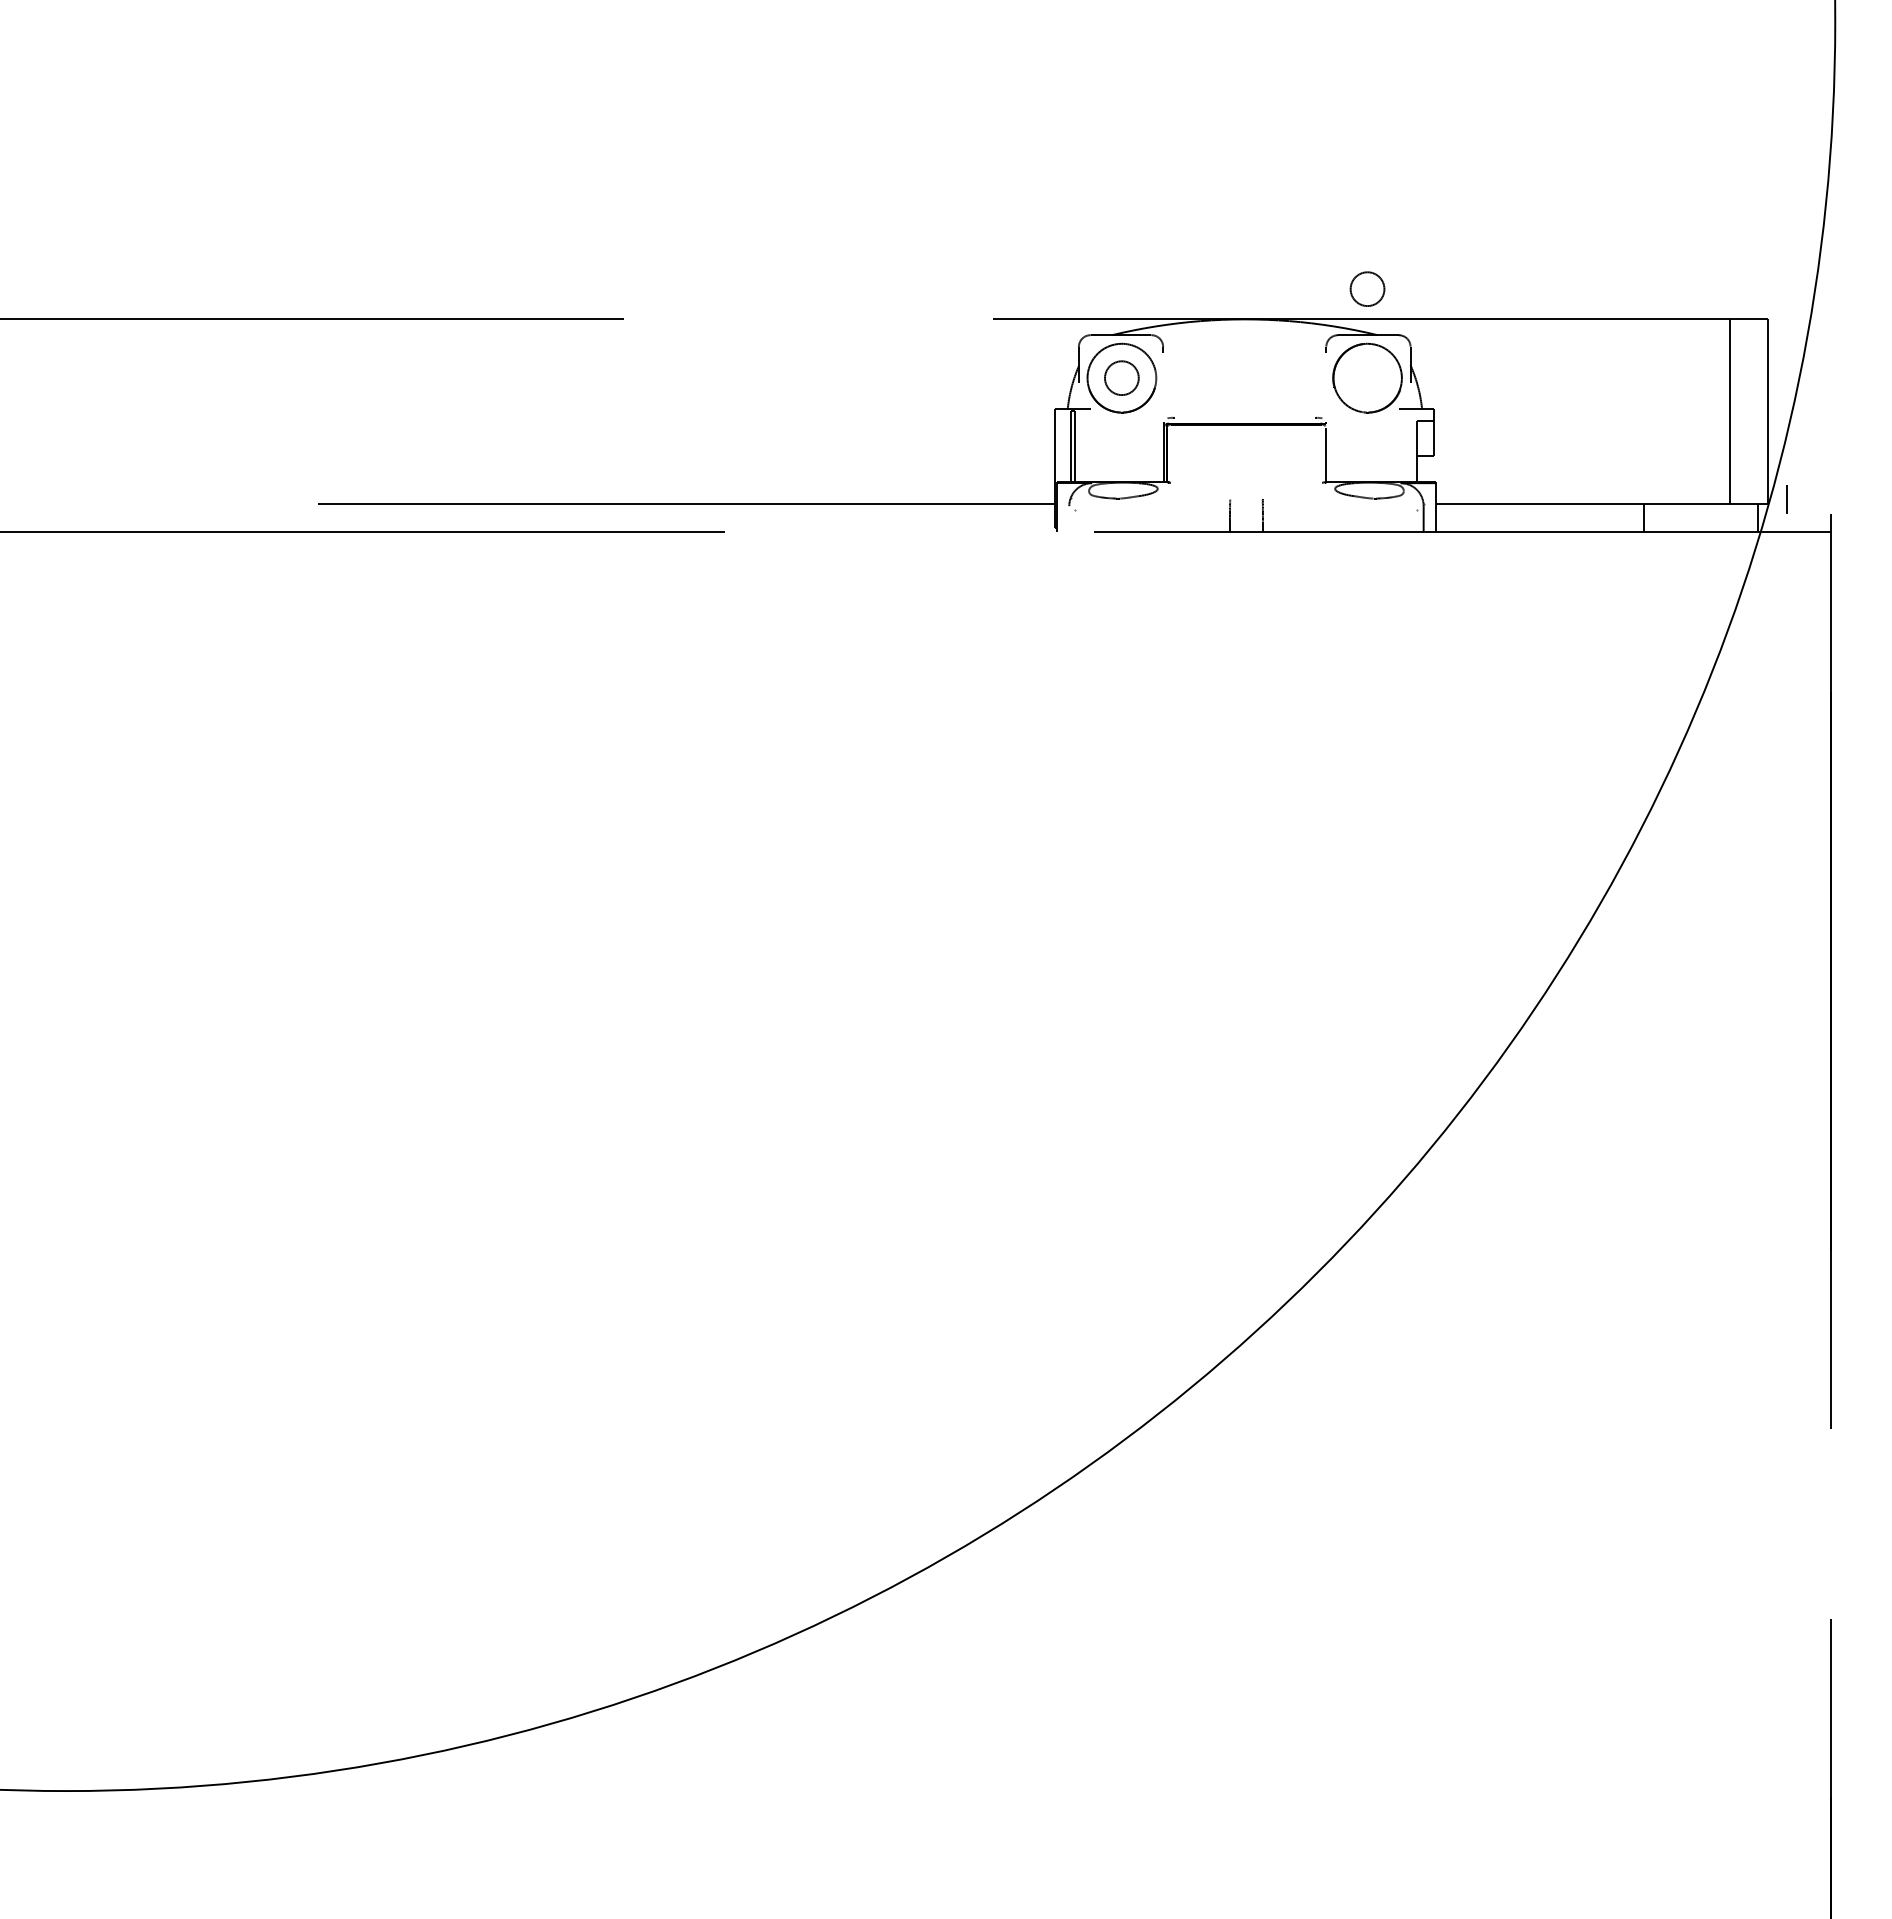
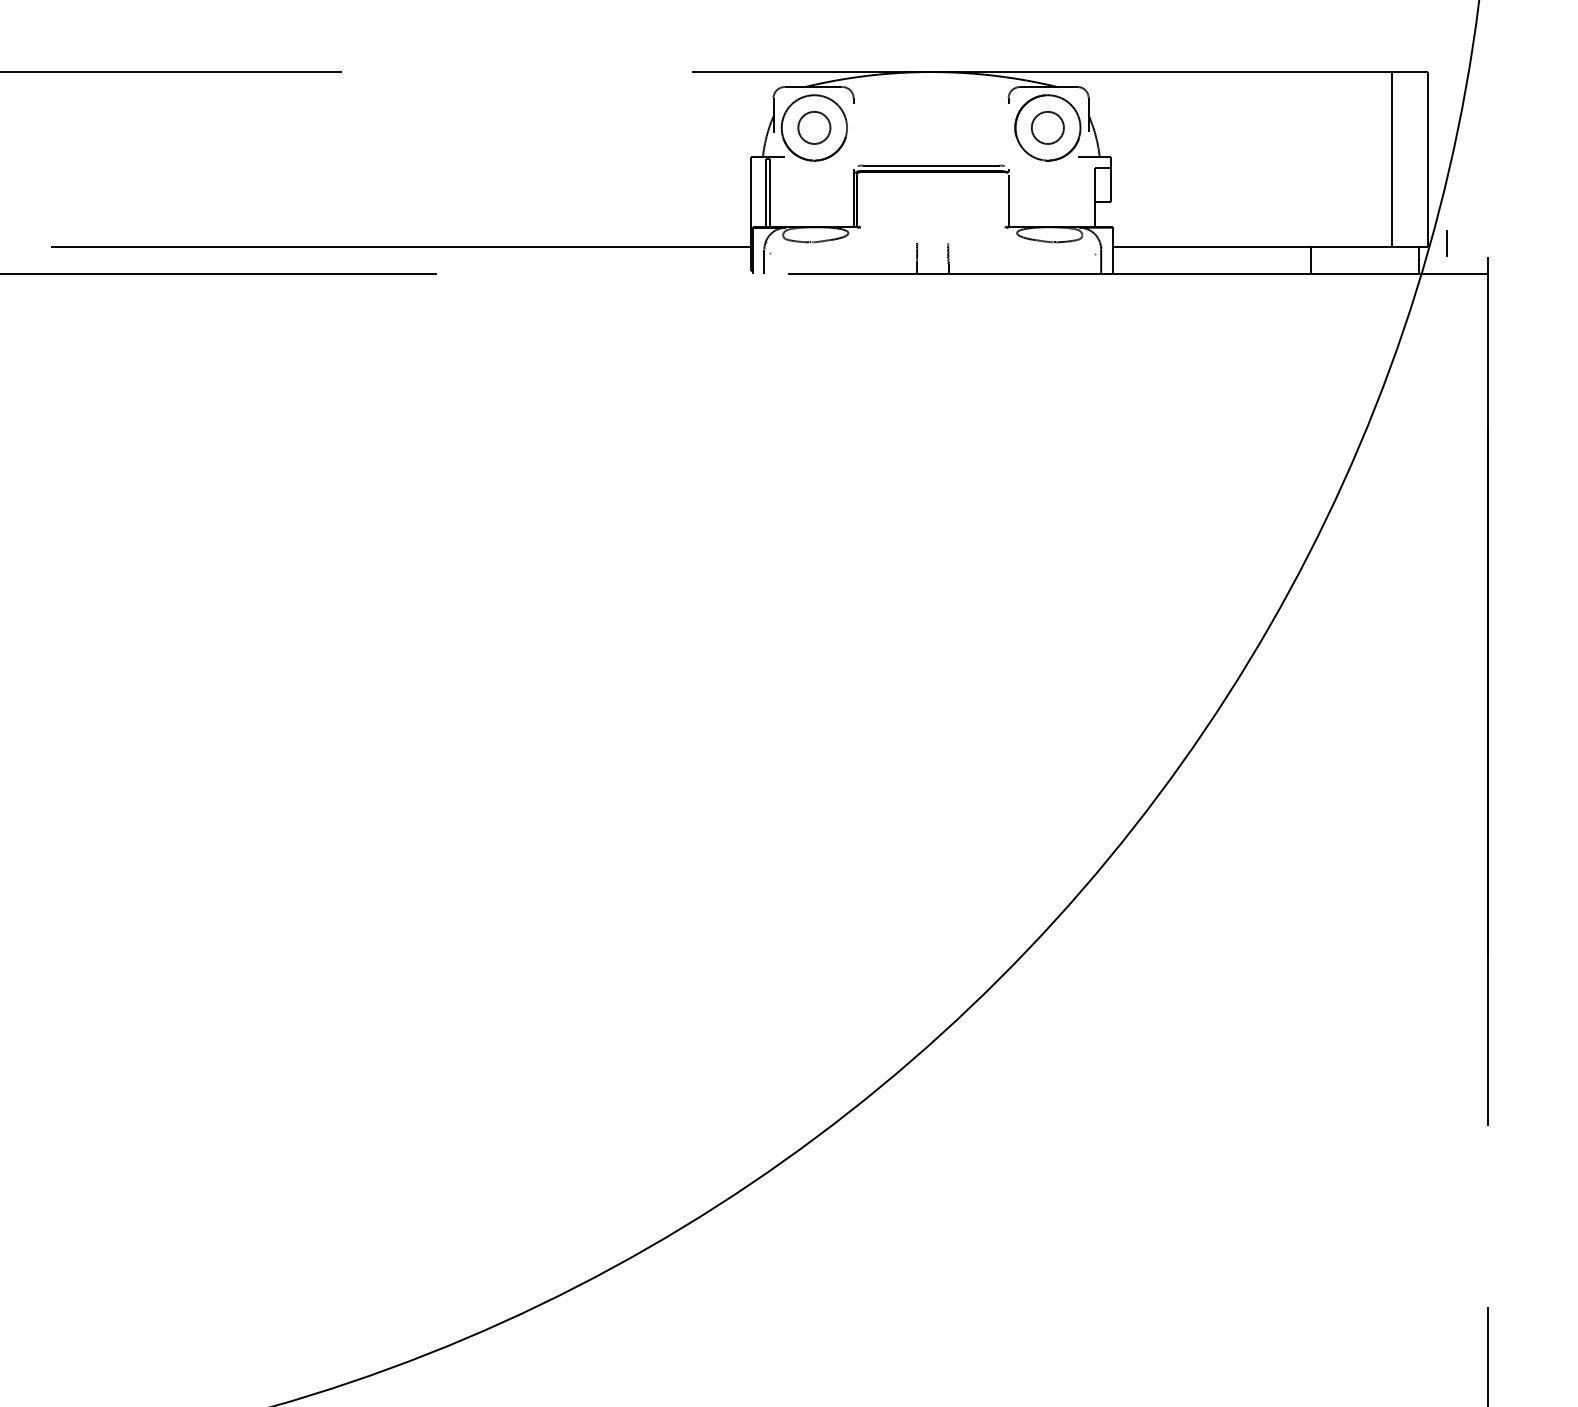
part: (1367, 288) -> (1047, 127), moved
line: (1244, 417) -> (930, 165), added
line: (1069, 519) -> (764, 262), added

